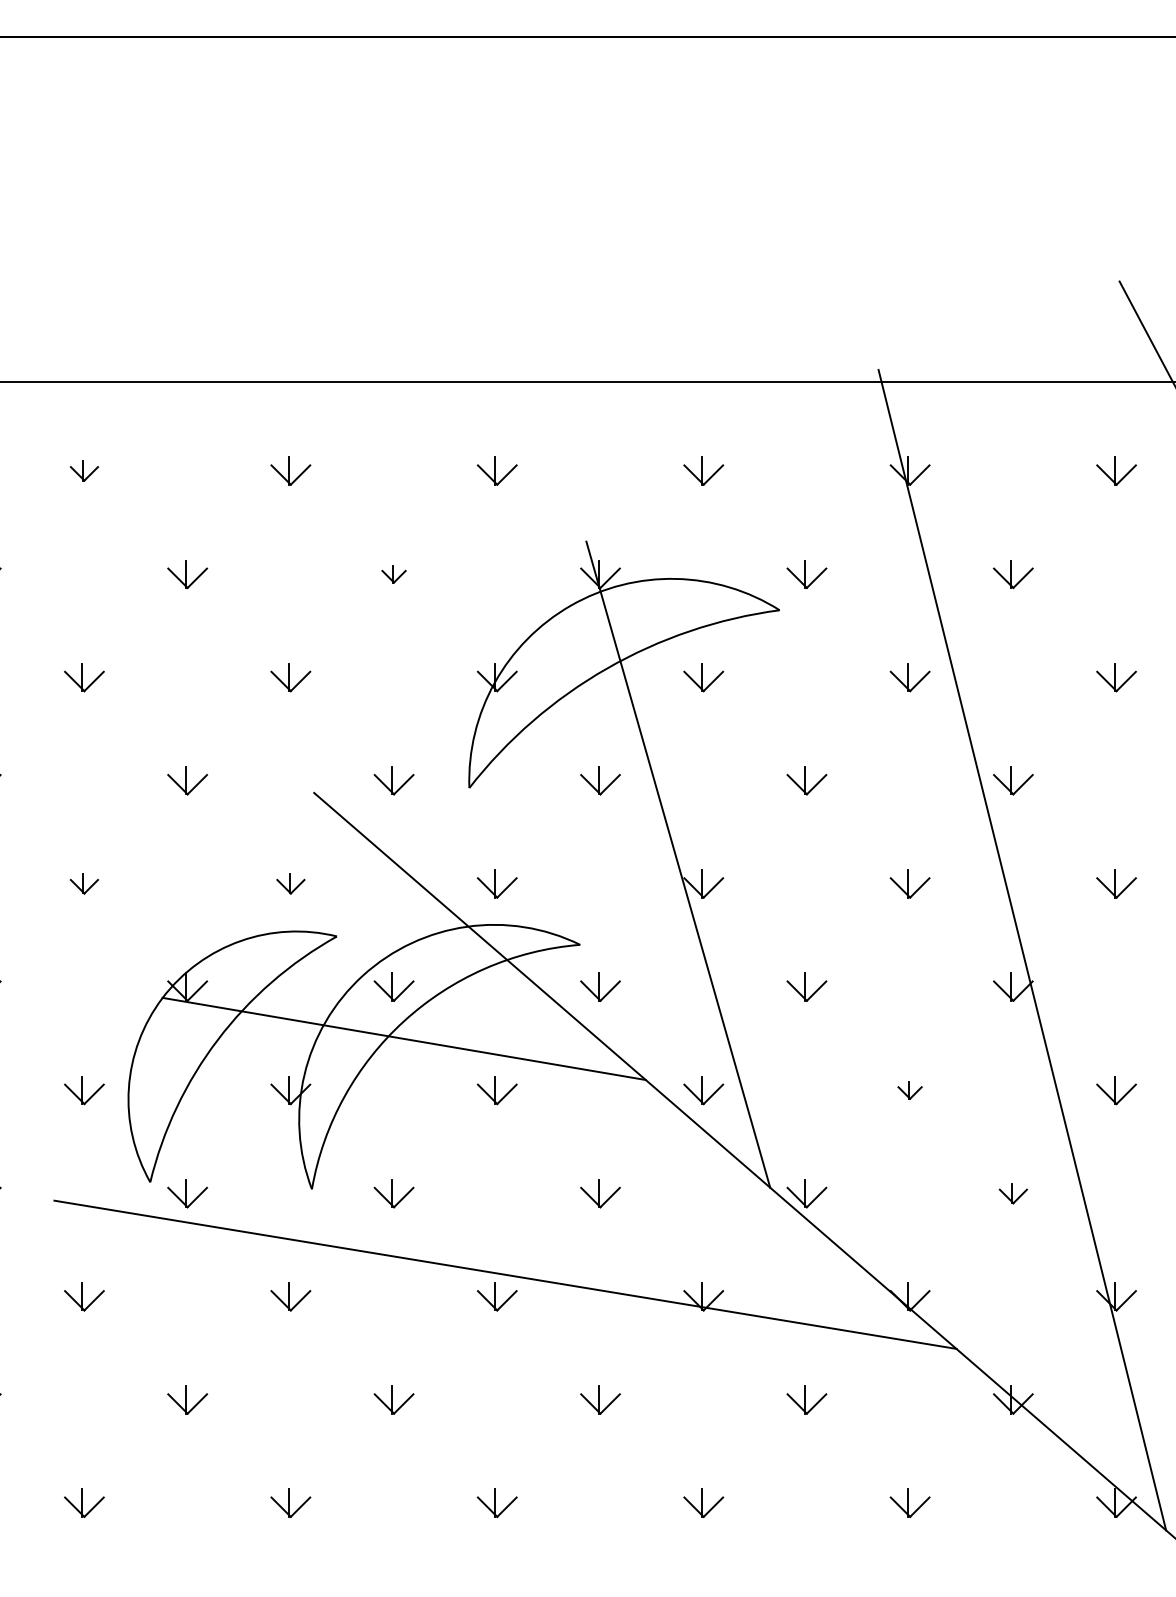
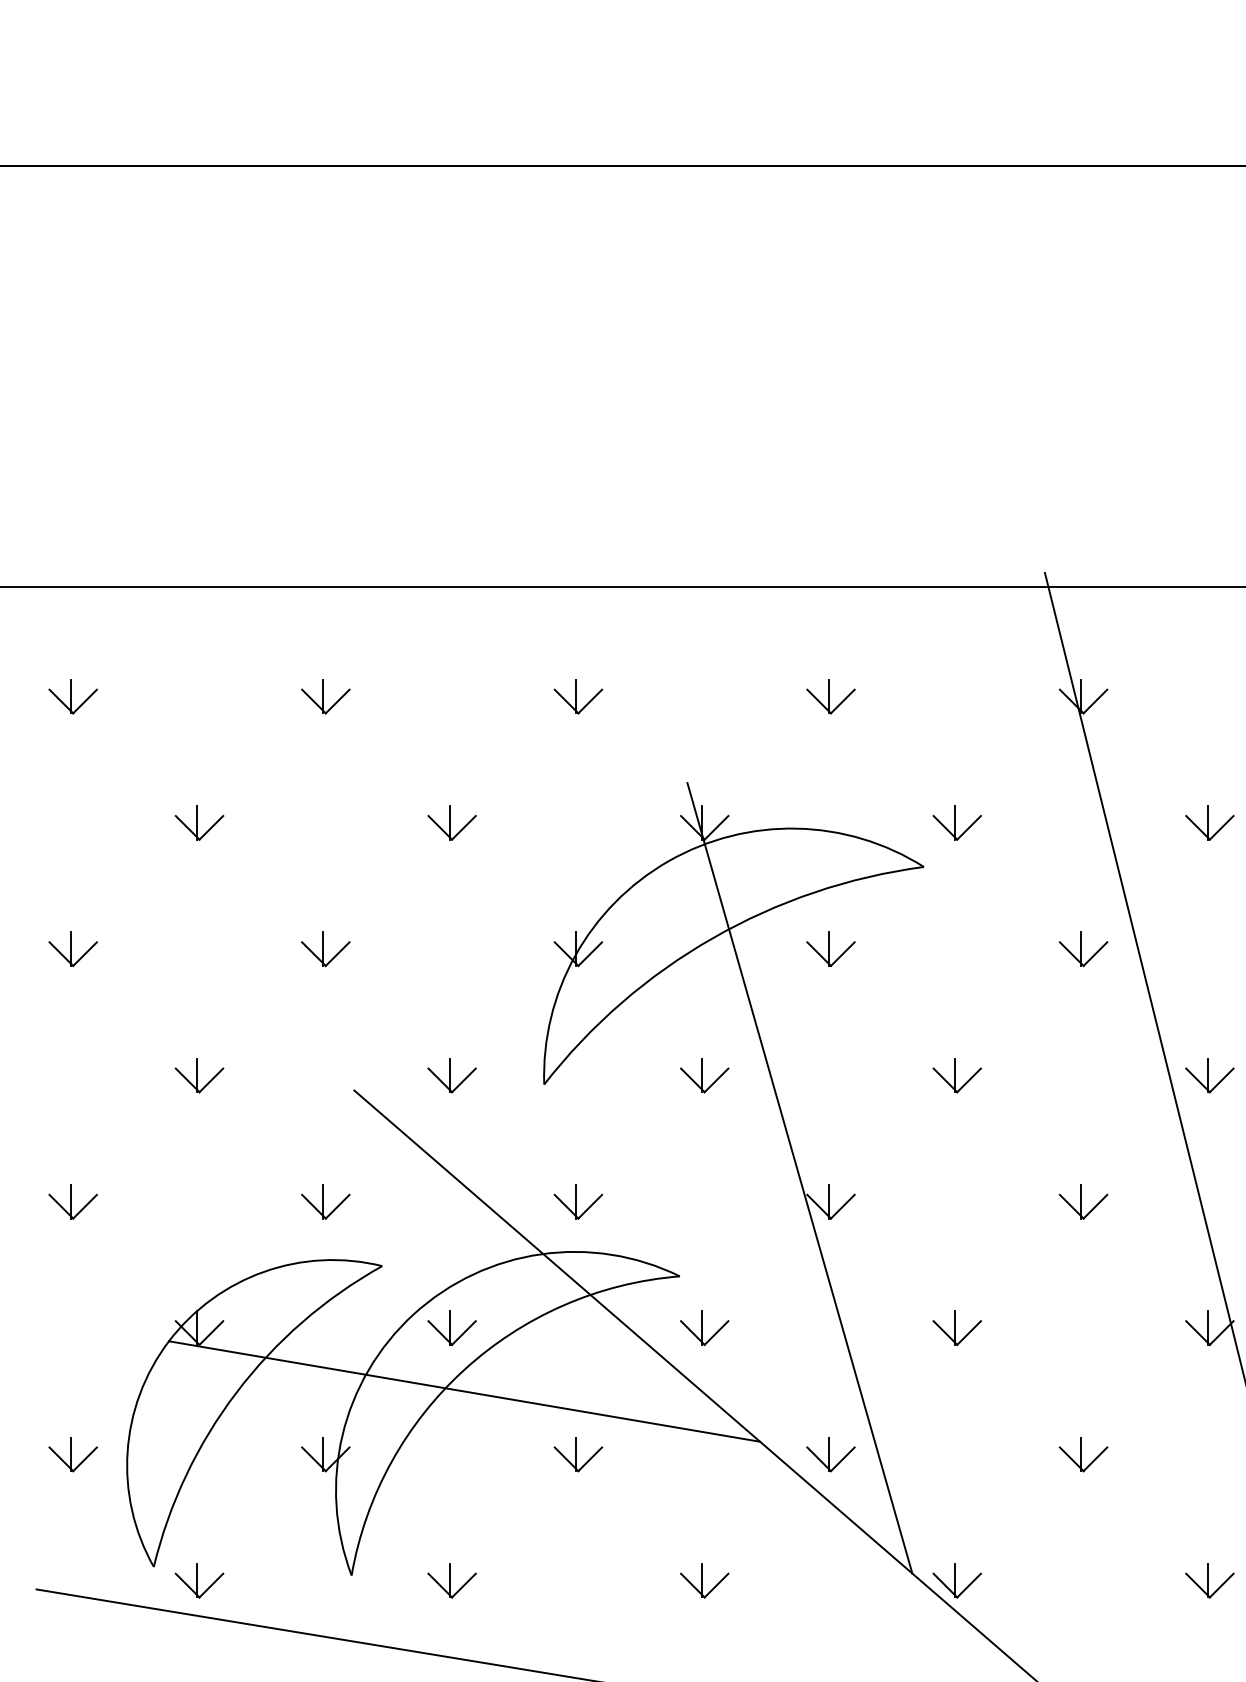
part: (84, 470) -> (73, 695), size x1.43
part: (393, 574) -> (451, 823), size x1.67
part: (84, 883) -> (73, 1201), size x1.43
part: (290, 883) -> (325, 1201), size x1.43
part: (909, 1090) -> (1082, 1454), size x1.67
part: (1013, 1193) -> (1210, 1580), size x1.43

